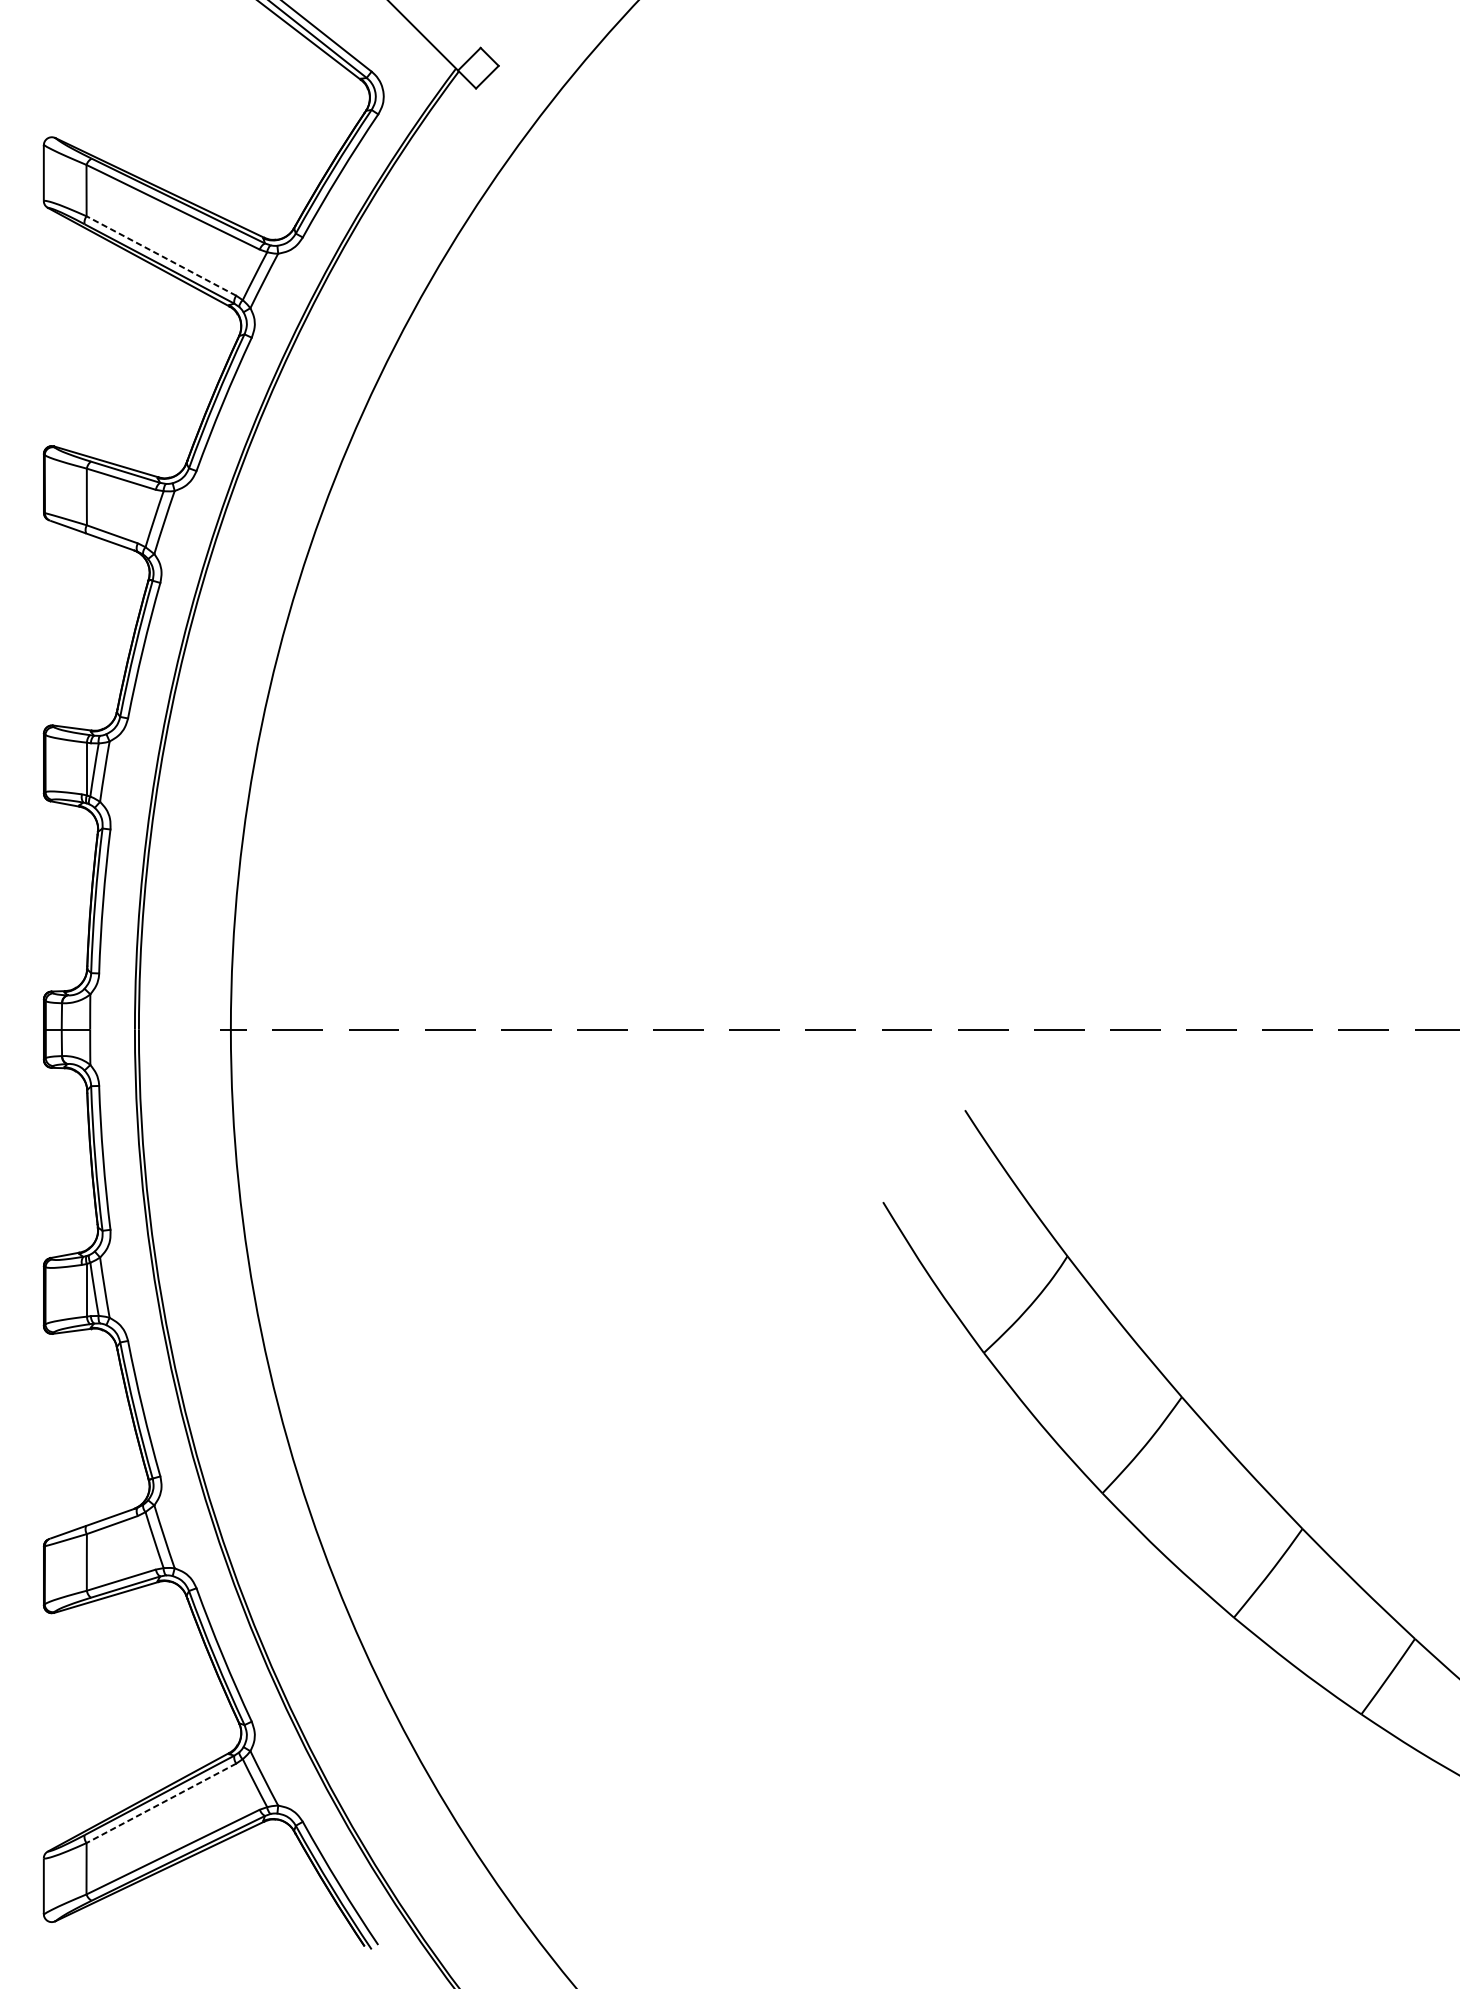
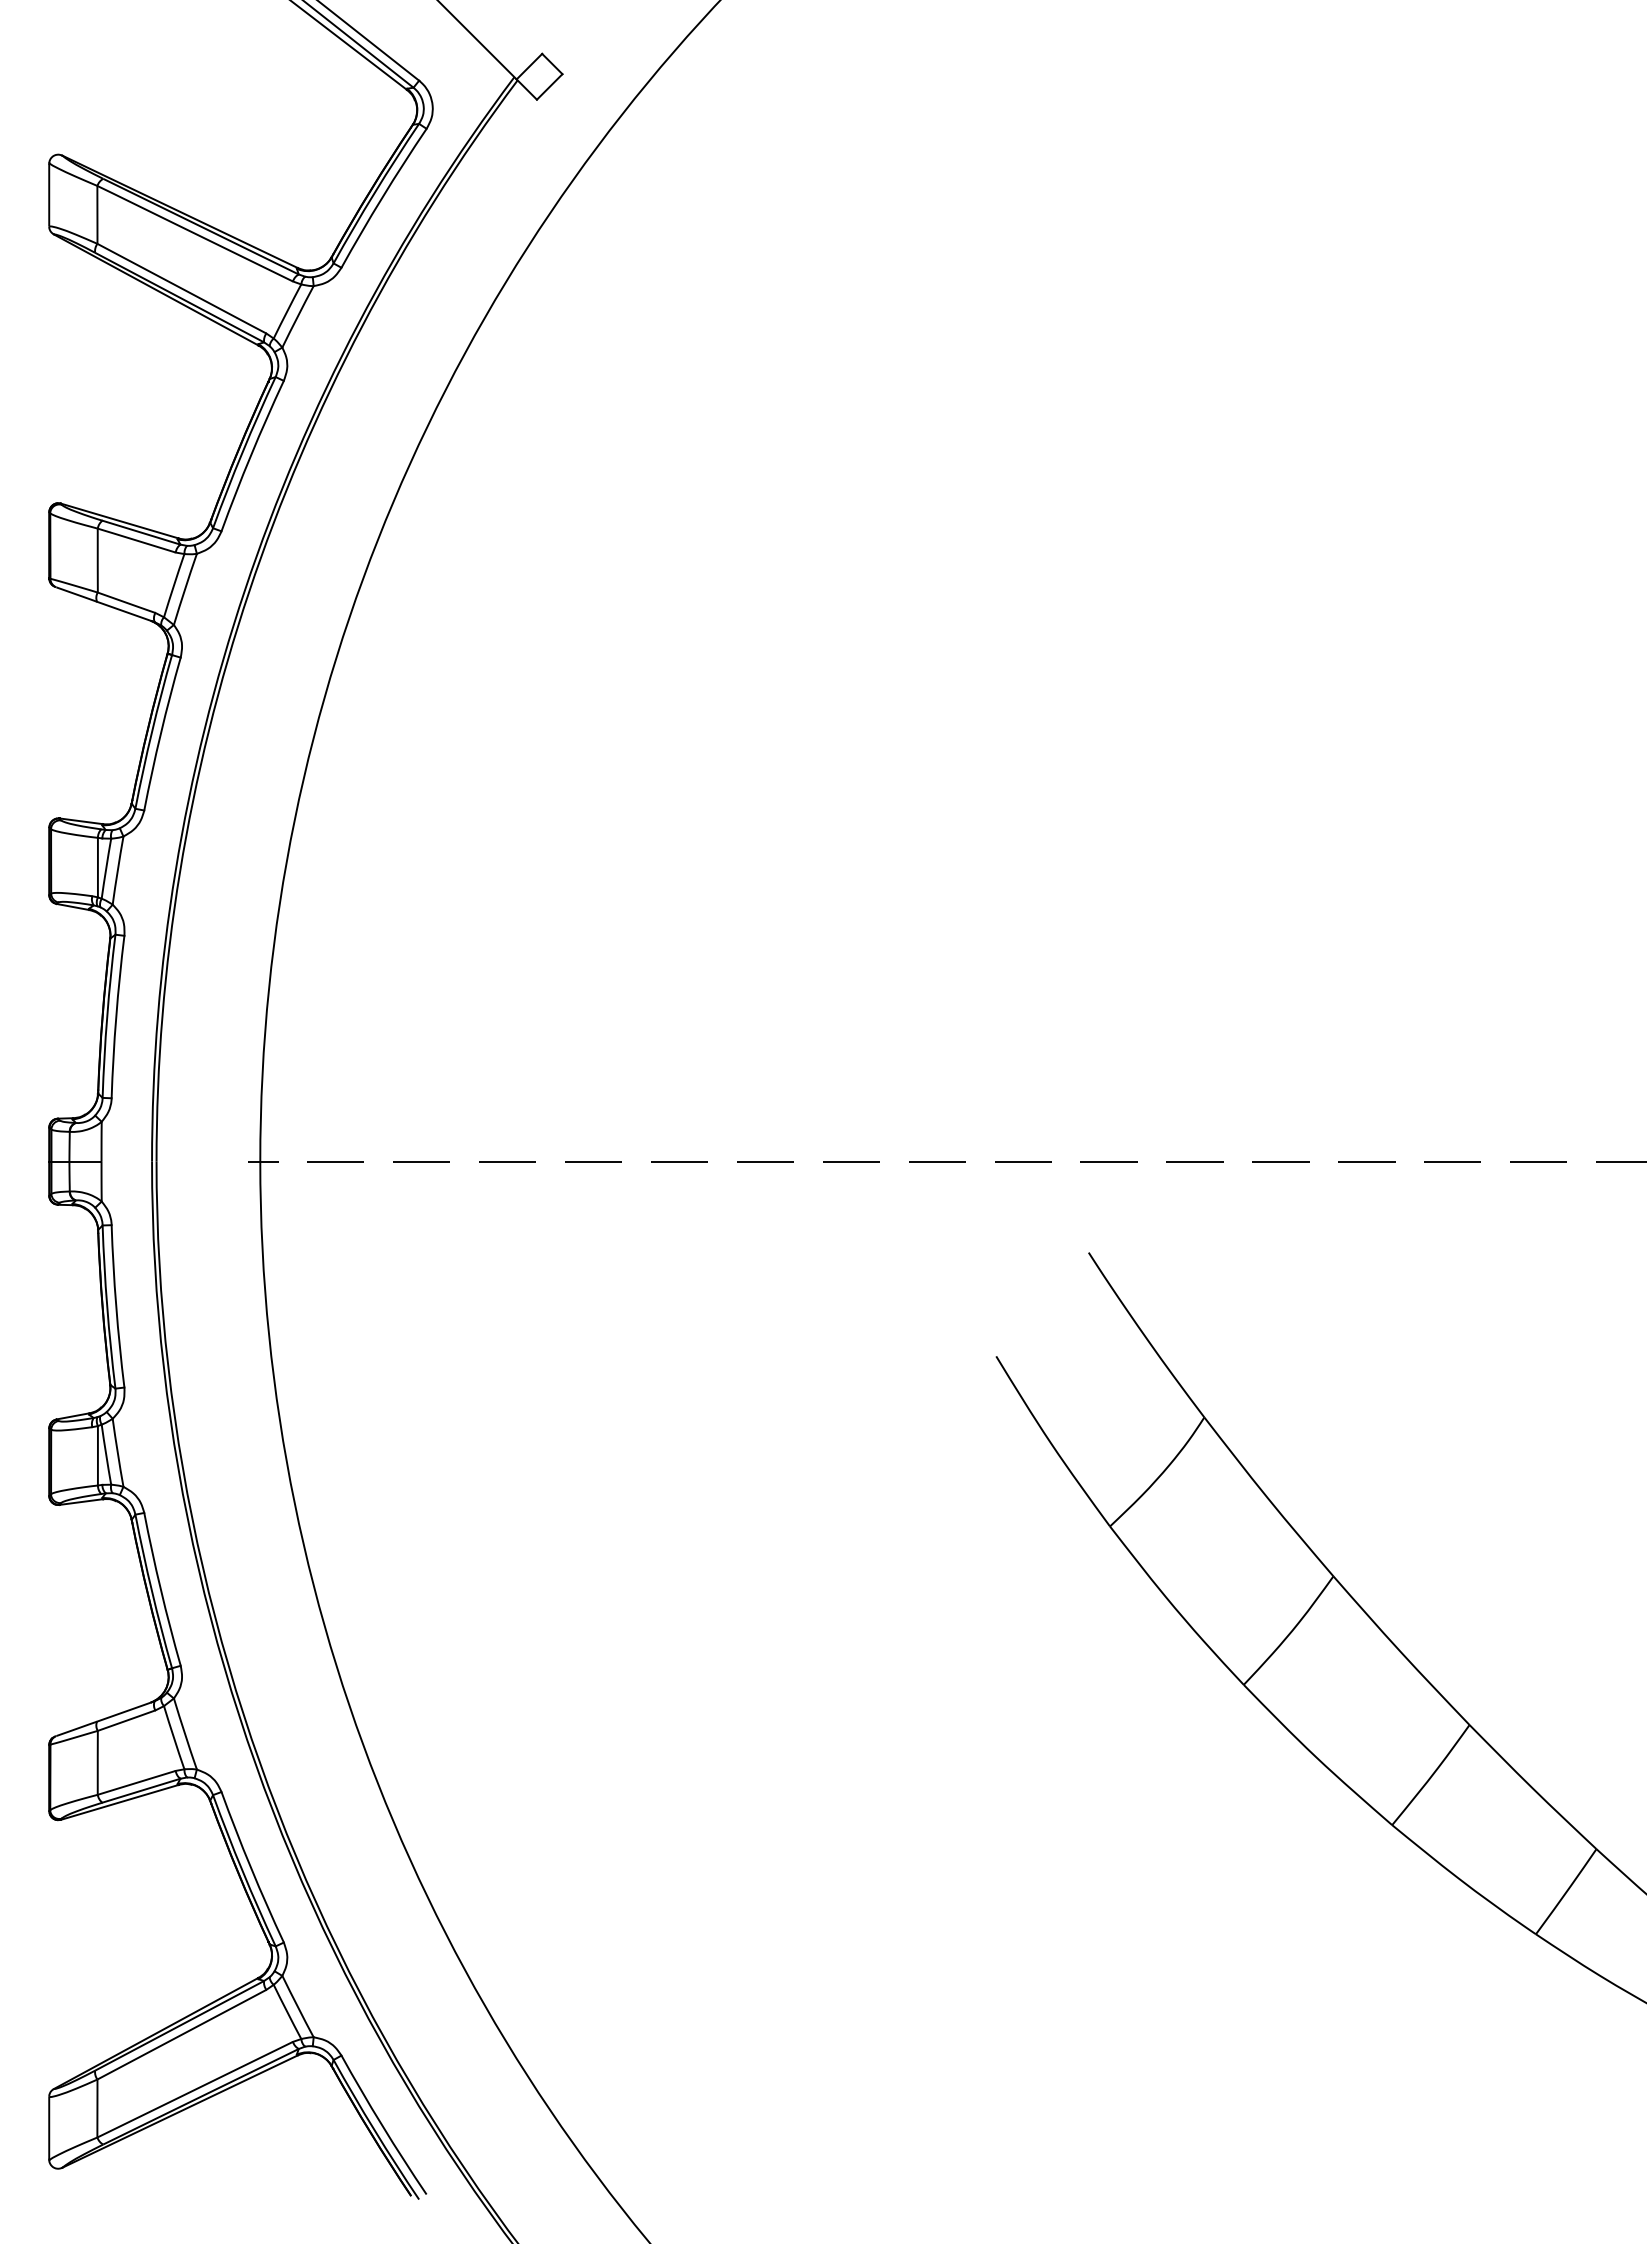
line: (161, 255) -> (182, 288), dashed -> solid
line: (161, 1803) -> (182, 2034), dashed -> solid

